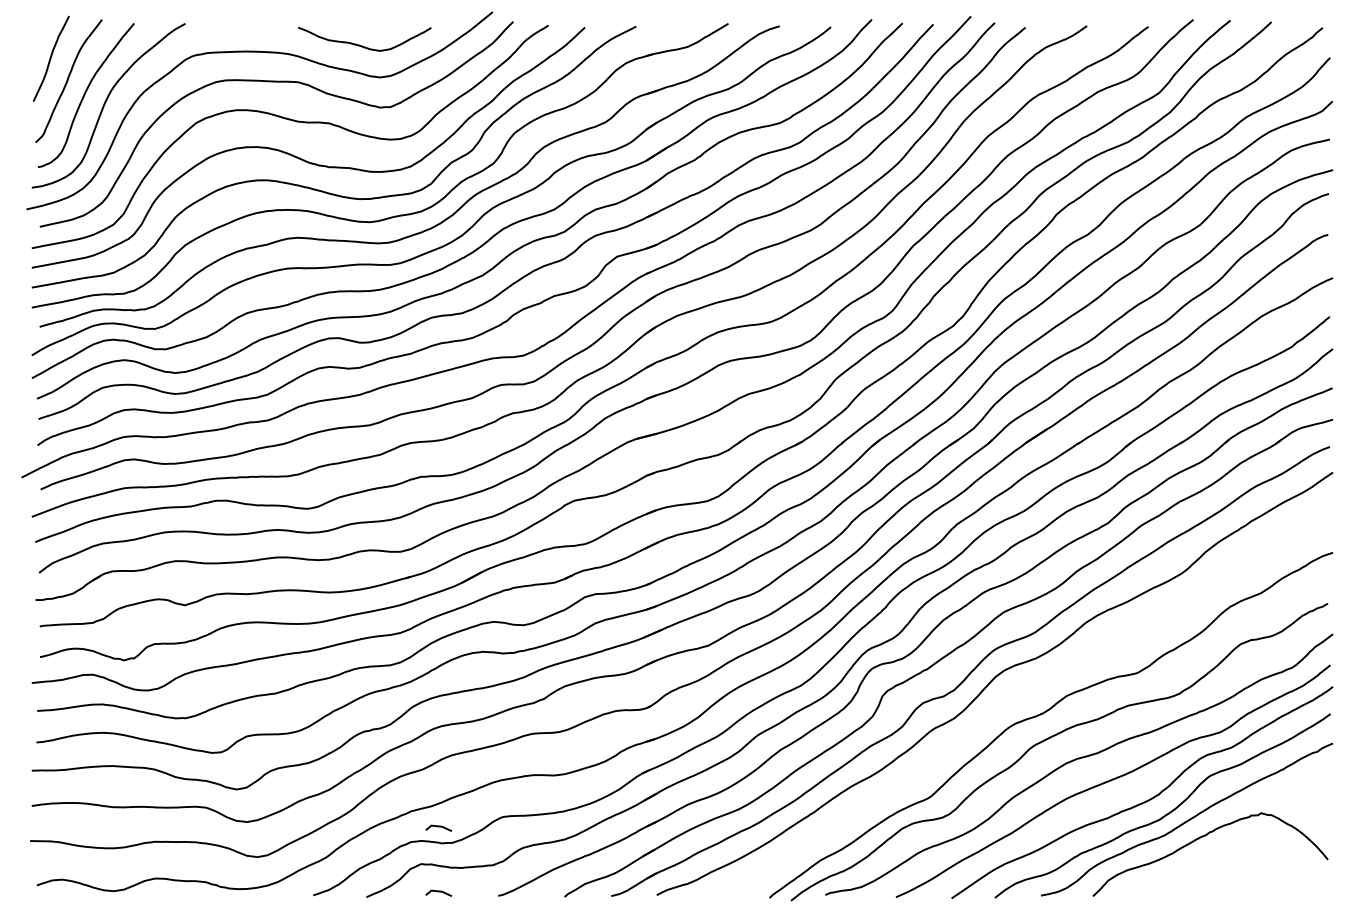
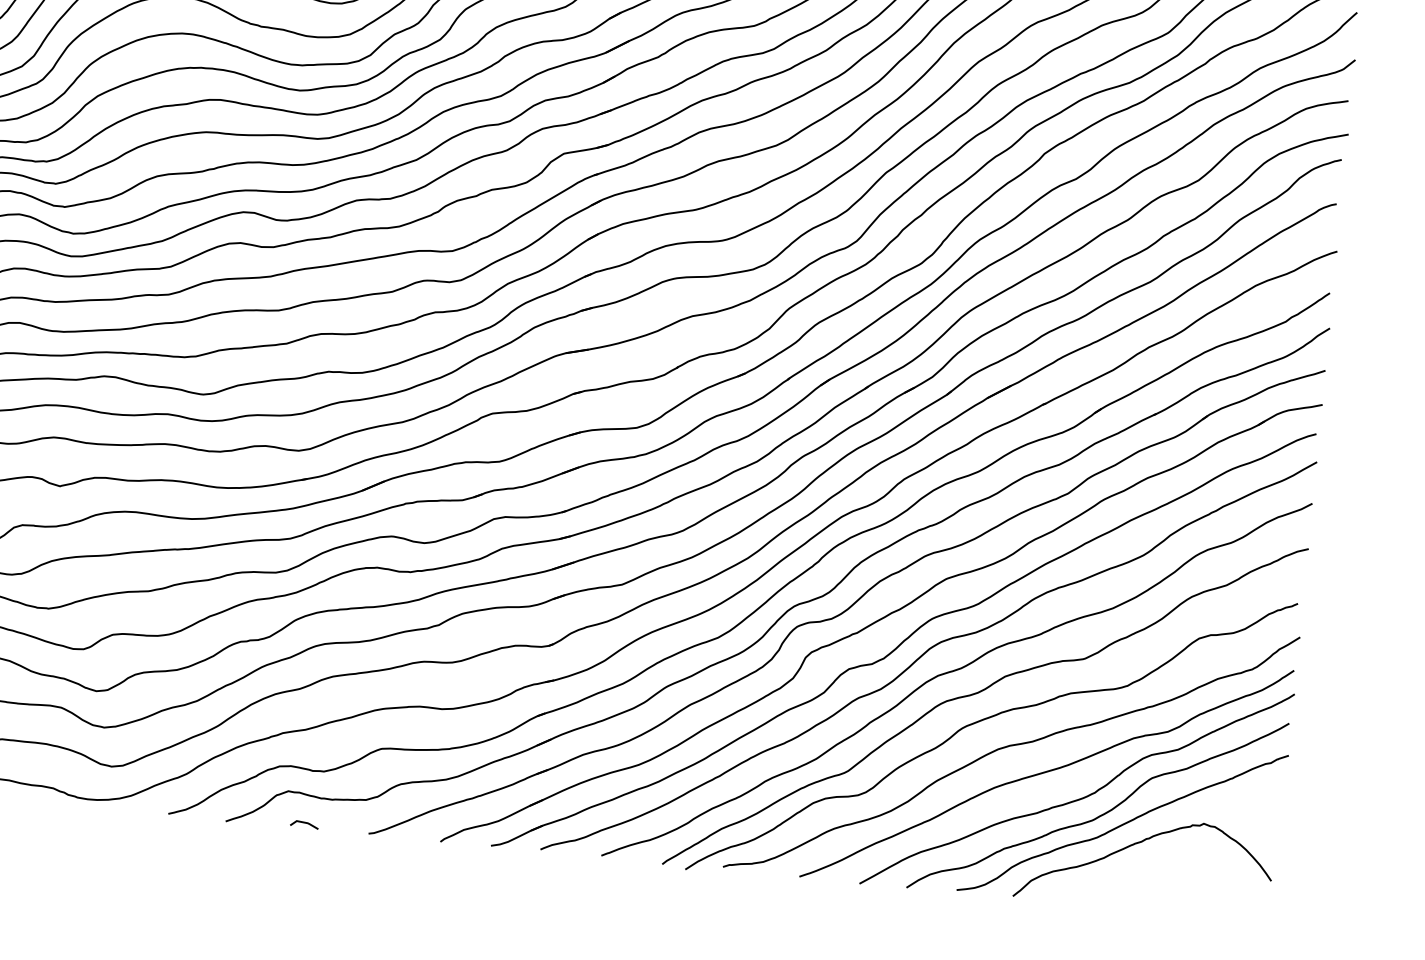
curve: (1019, 696) -> (954, 672), added
line: (438, 827) -> (311, 753), removed

